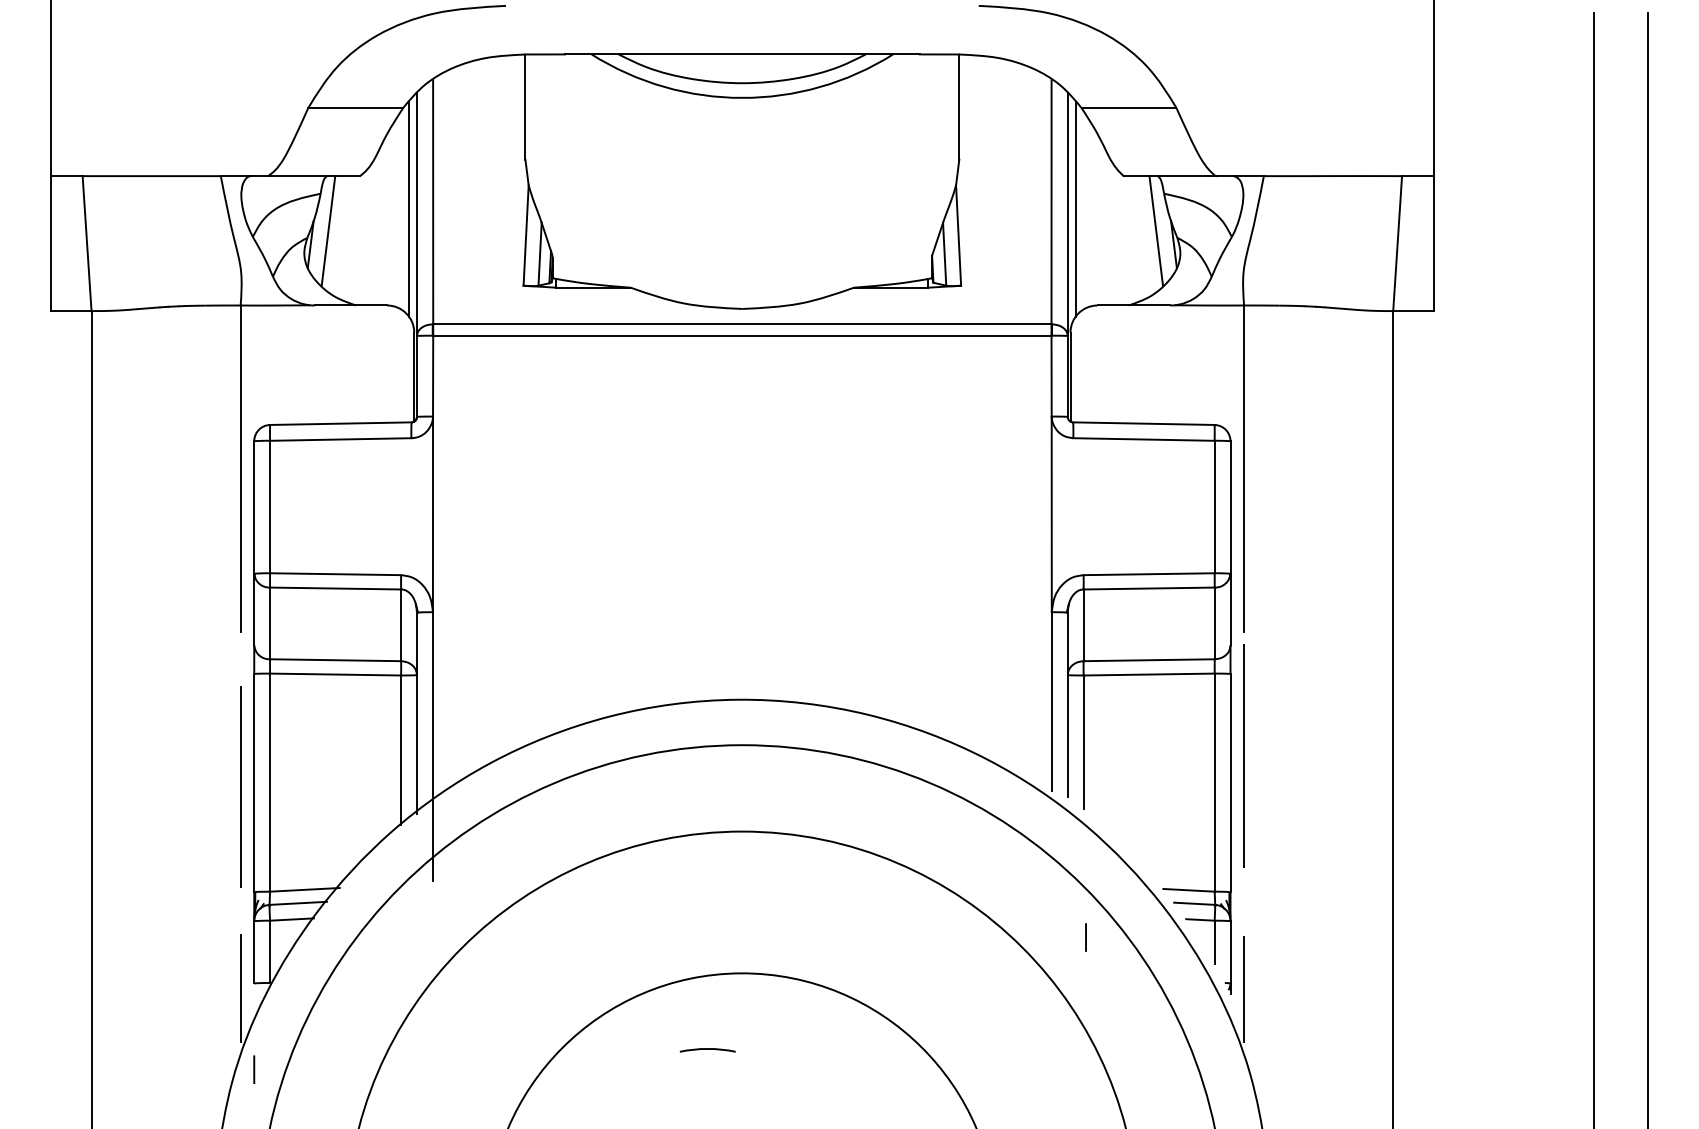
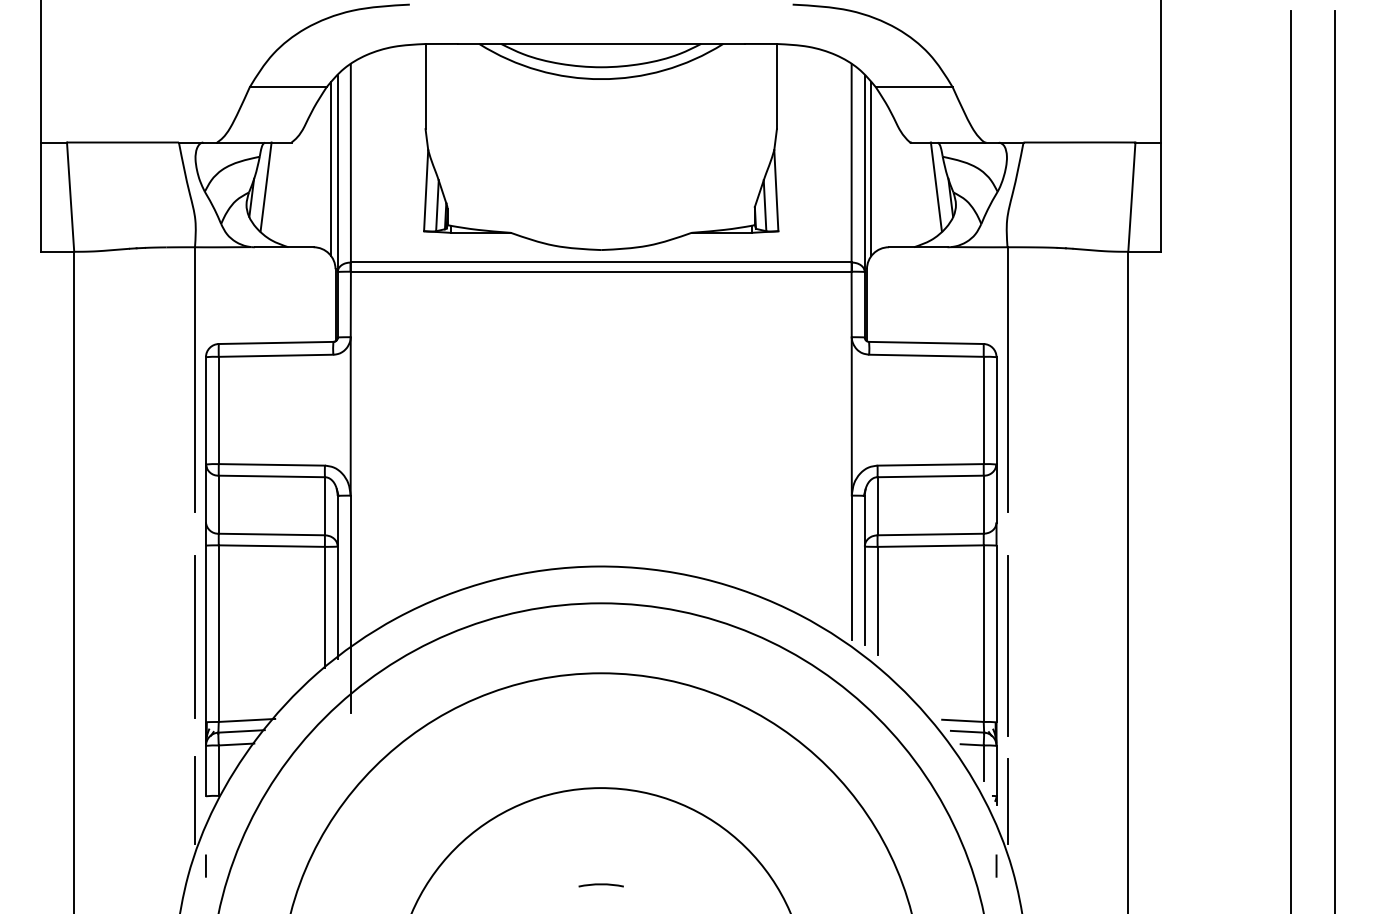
line: (1244, 755) -> (1007, 645), moved
line: (1085, 936) -> (996, 865), moved
arc: (706, 1050) -> (600, 885), moved

